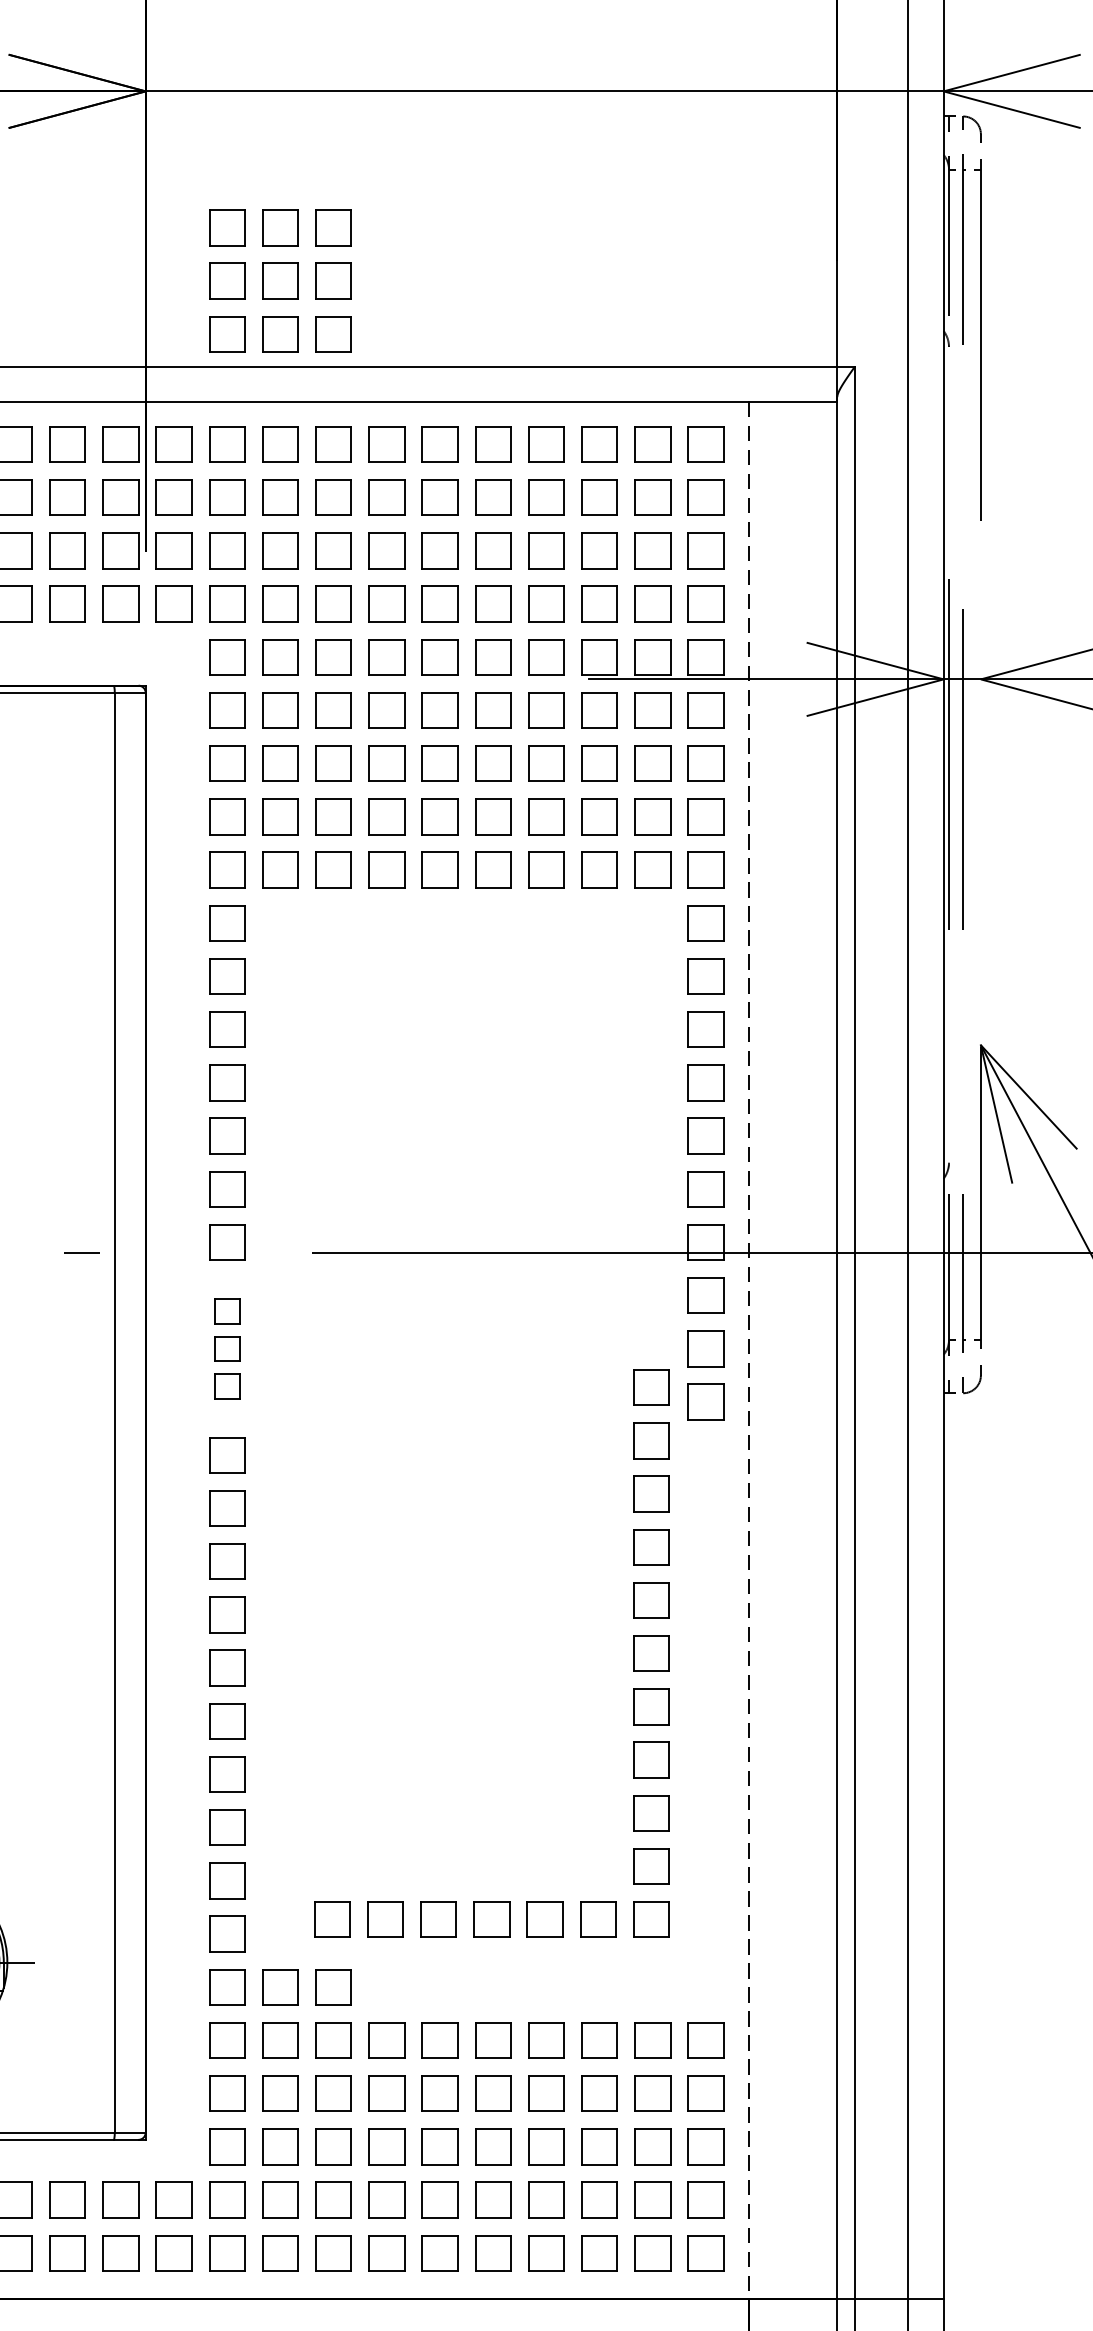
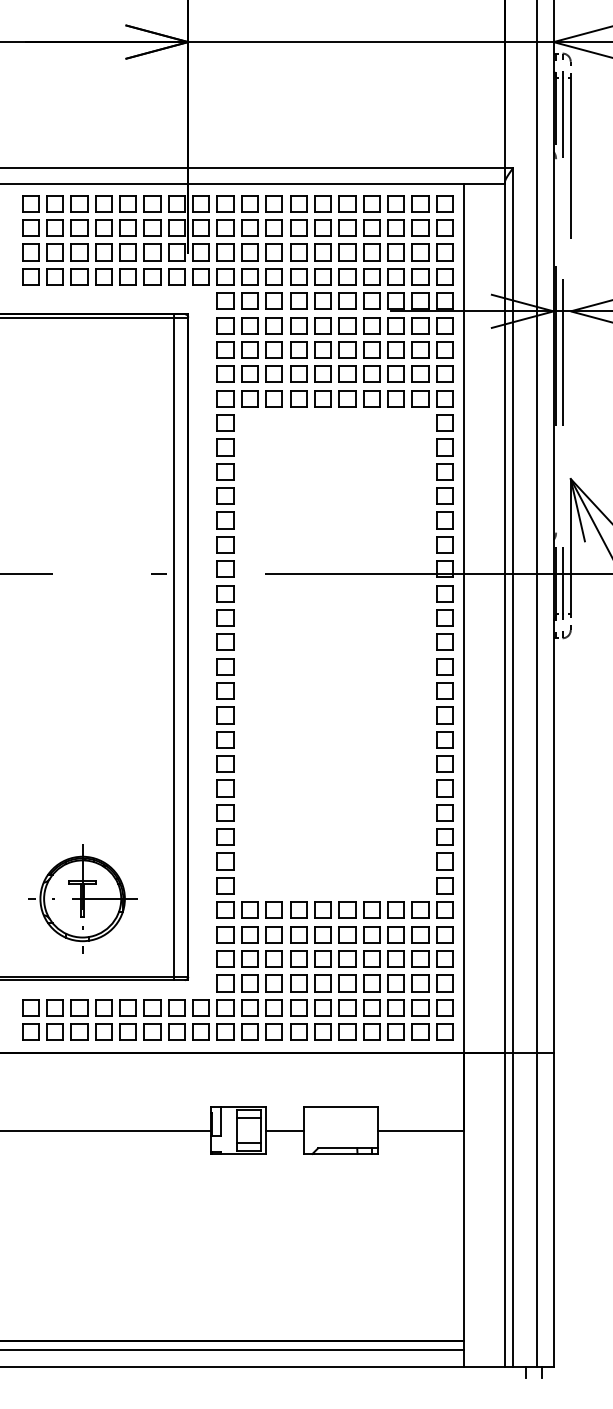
part: (279, 280) -> (249, 128), removed
part: (227, 1347) -> (225, 617), size x1.43
line: (748, 1352) -> (464, 619), dashed -> solid
part: (633, 1653) -> (436, 788), moved

